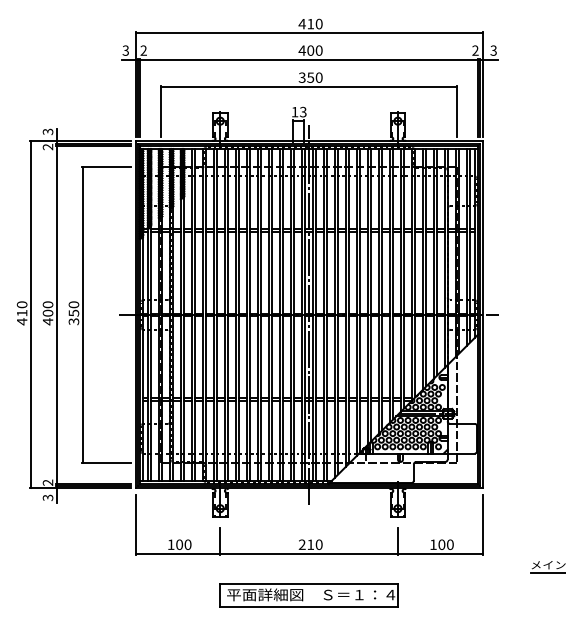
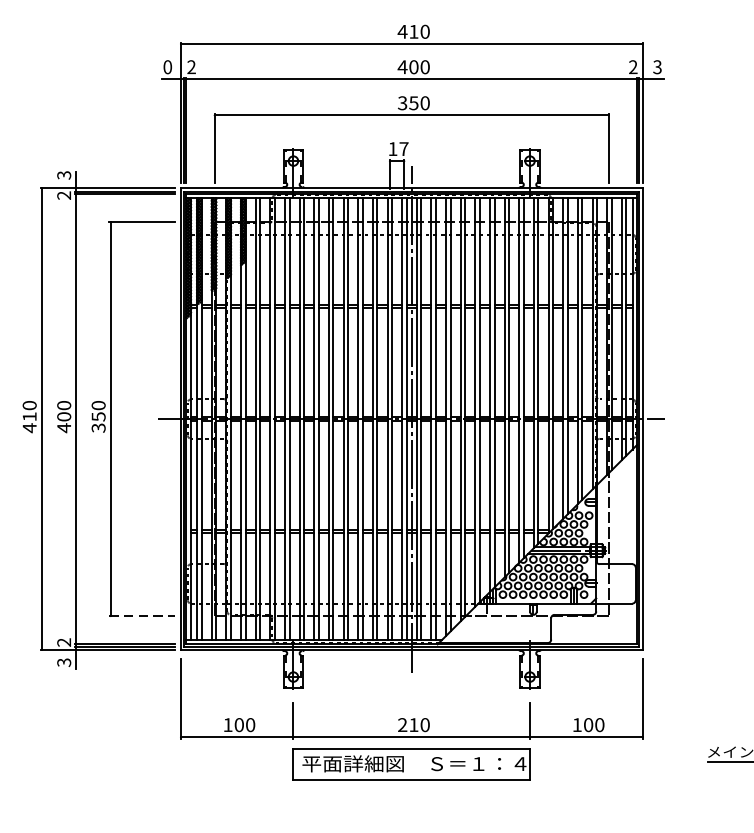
text: (125, 50) -> (167, 67), 3 -> 0
text: (303, 111) -> (404, 148), 13 -> 17
line: (106, 463) -> (142, 616), solid -> dashed
part: (308, 595) -> (410, 764), moved

